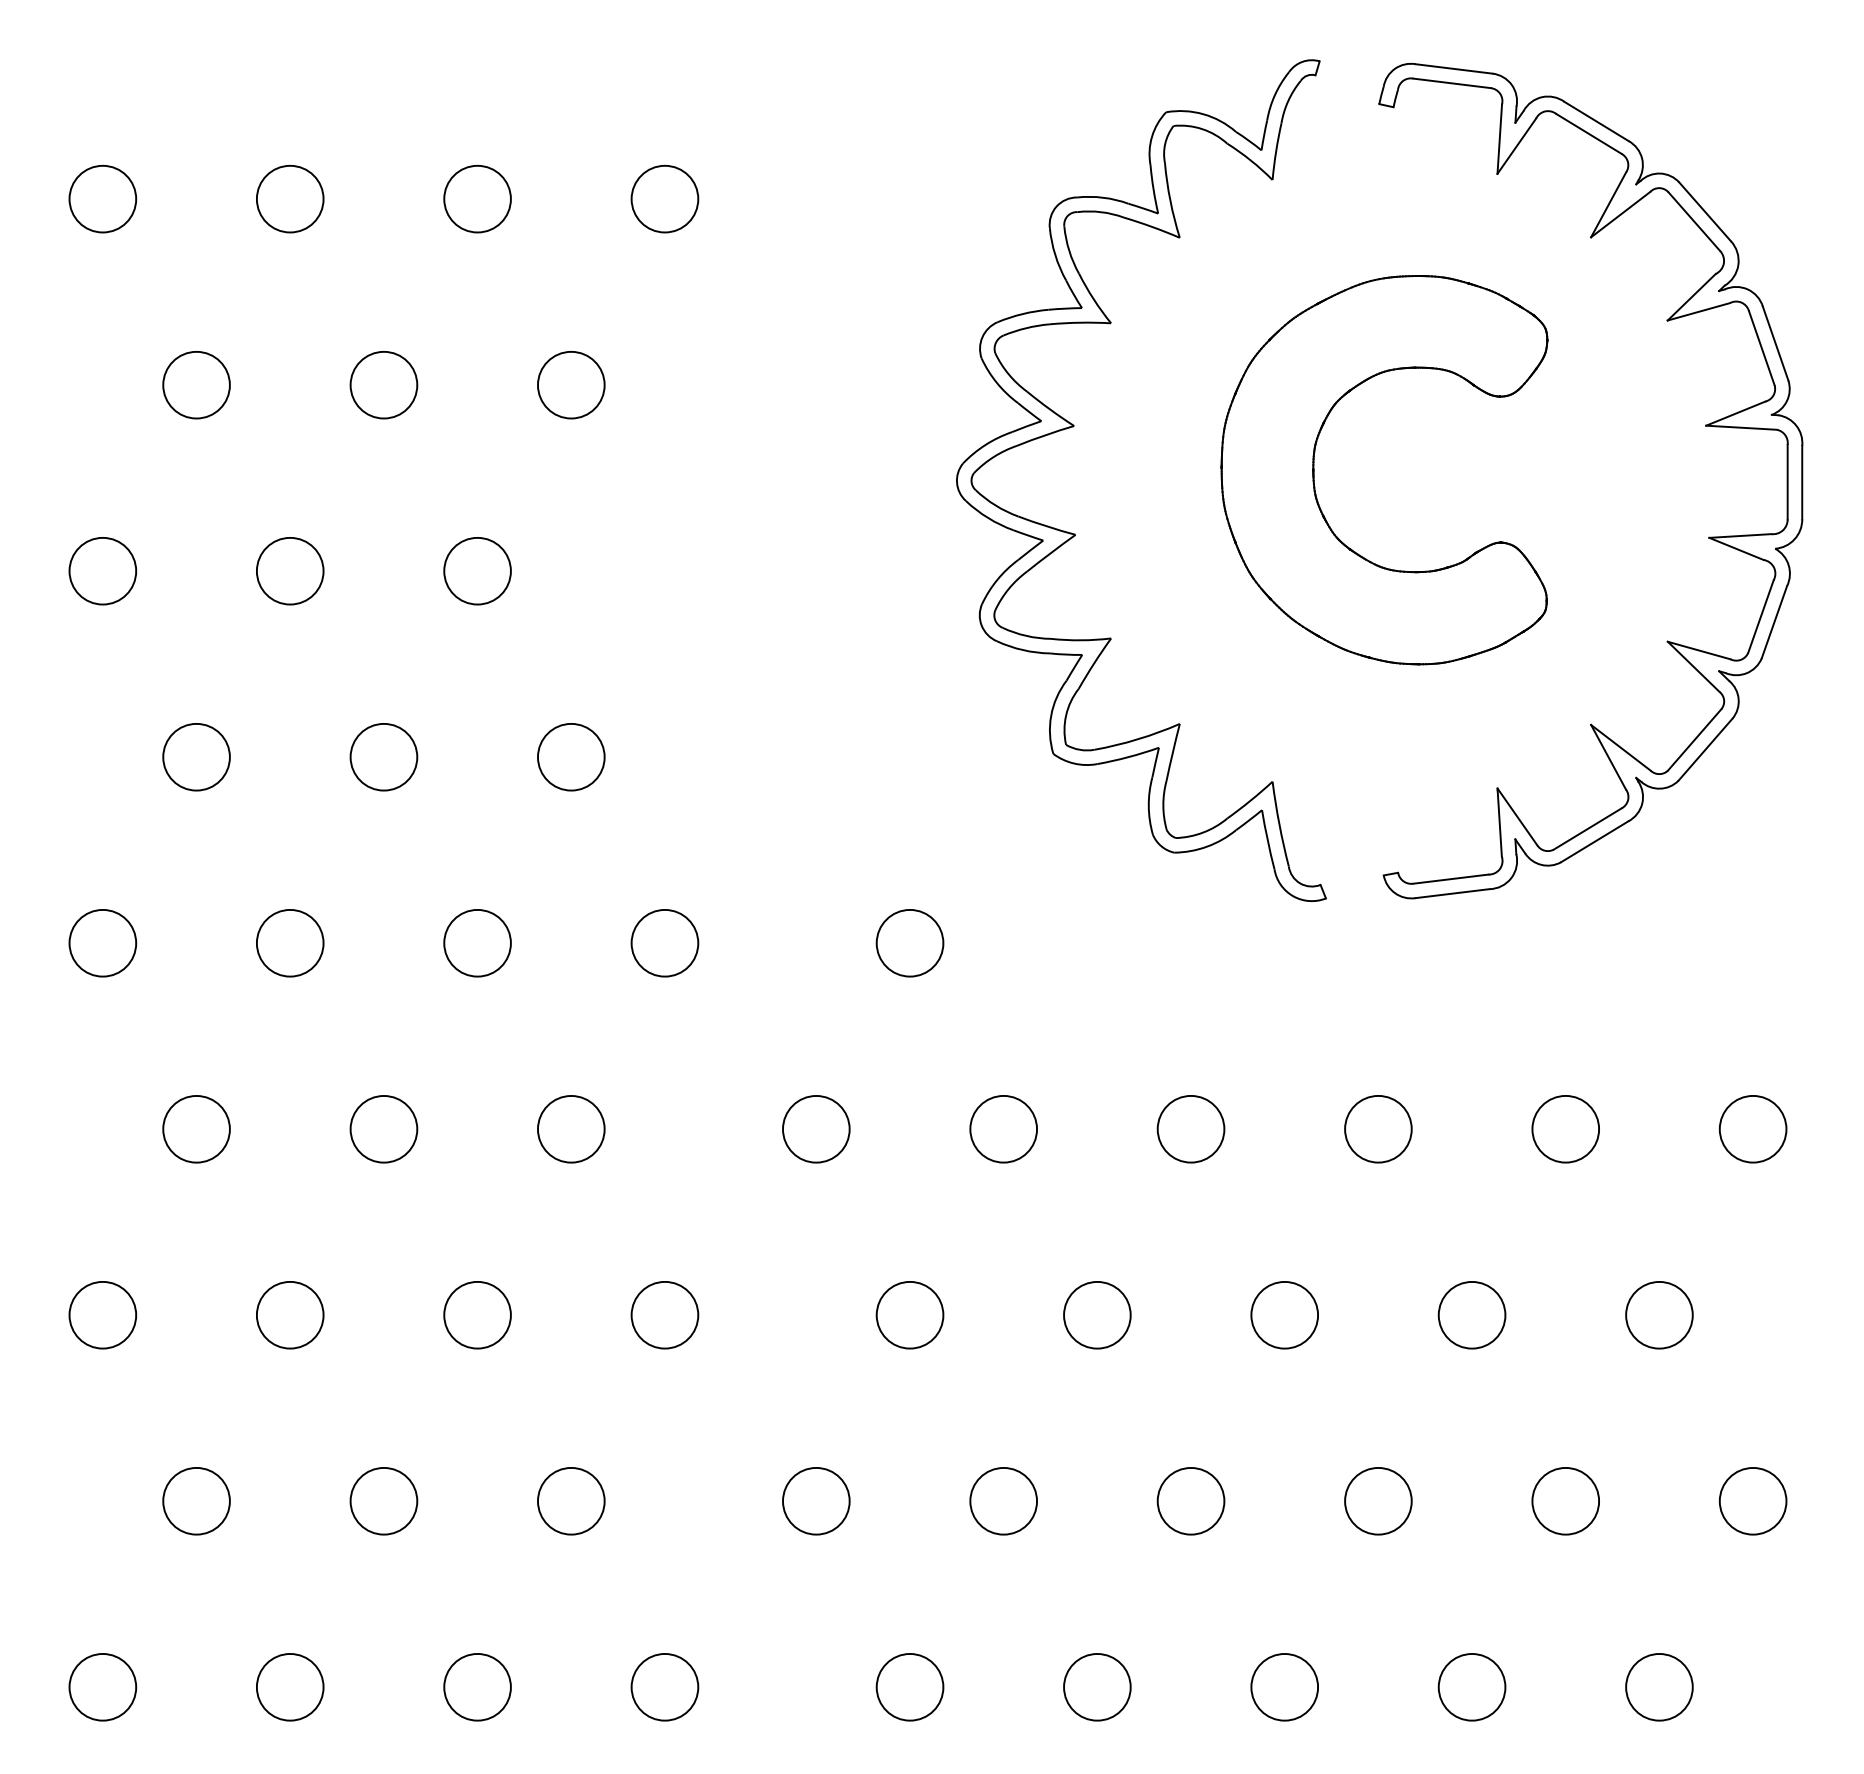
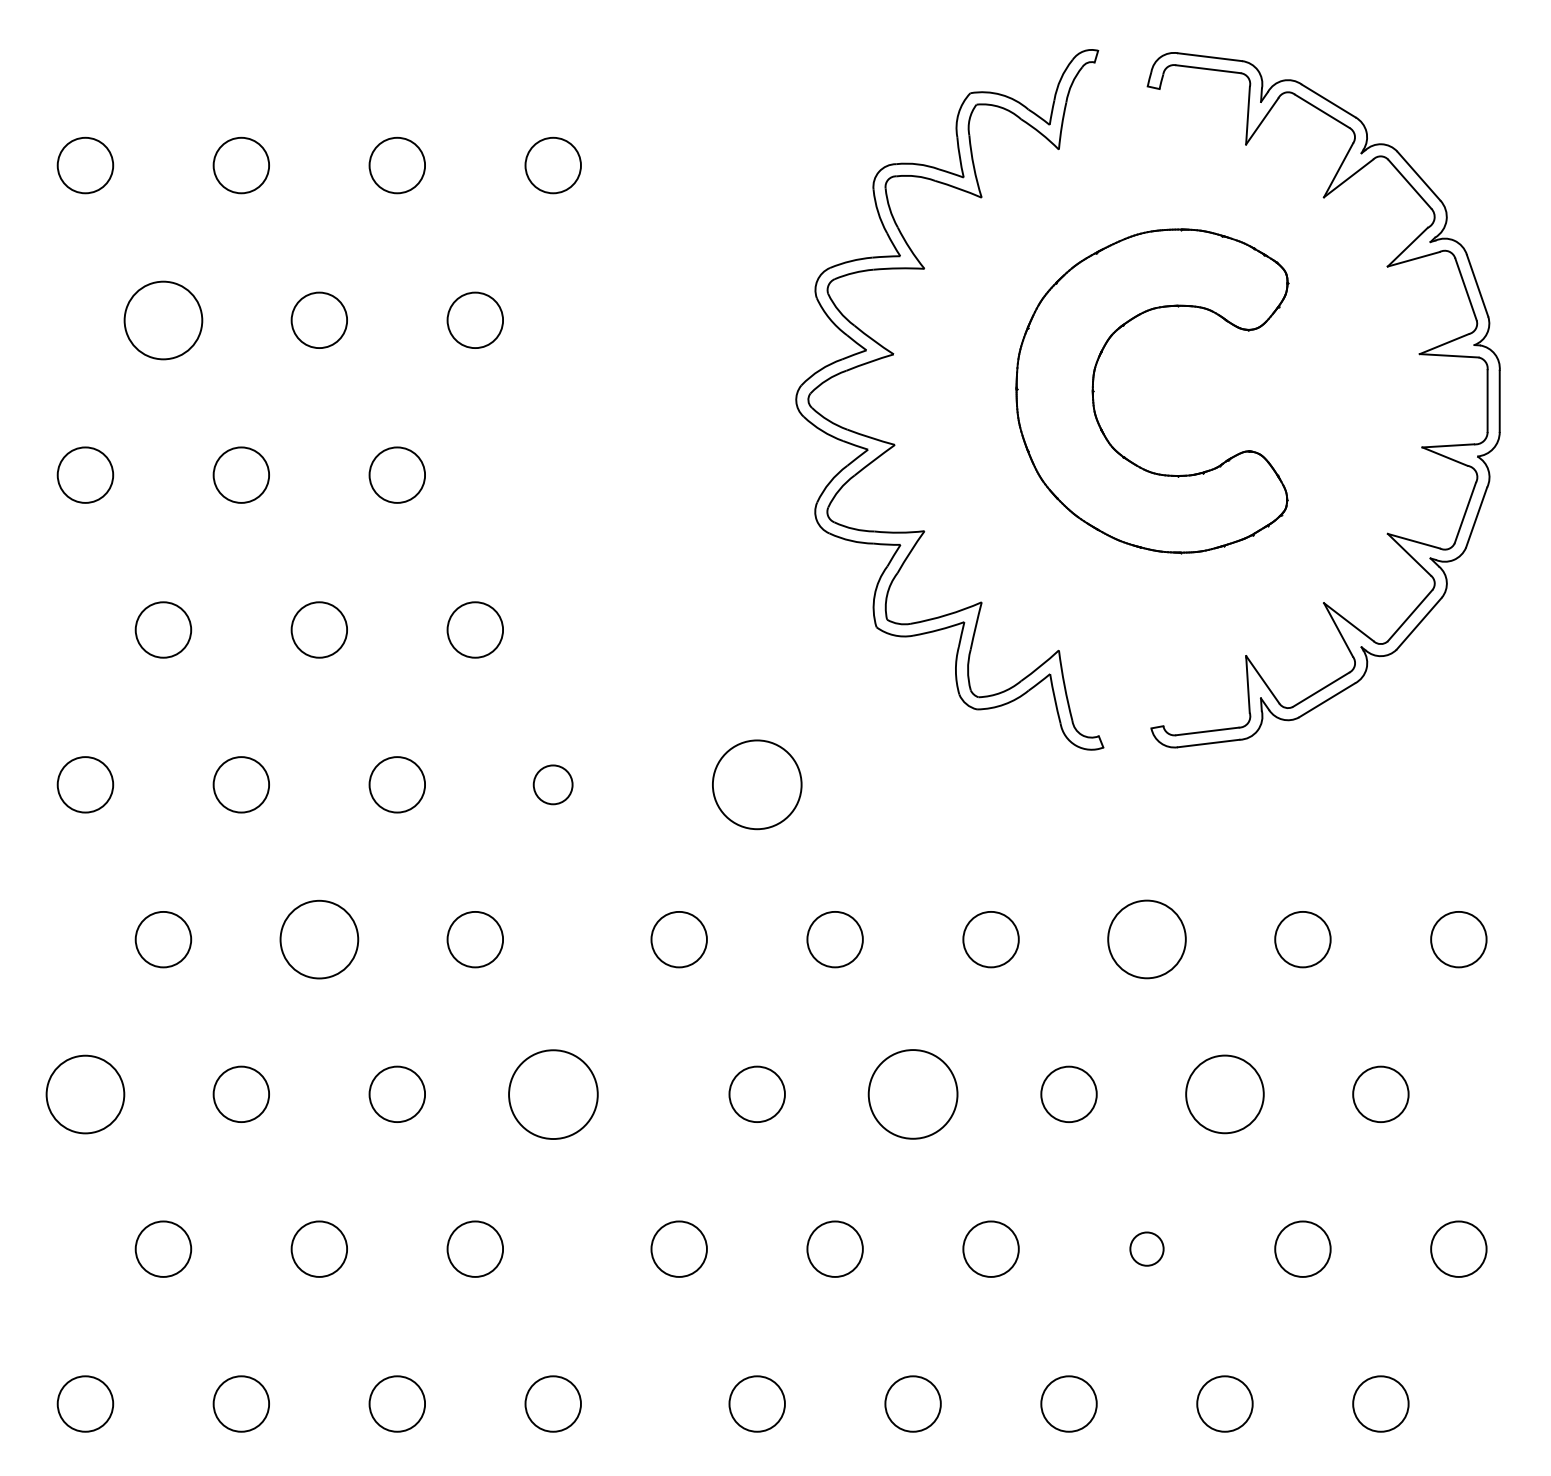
circle: (196, 384) -> (163, 319), size x1.4
circle: (664, 942) -> (552, 784), size x0.7
circle: (909, 942) -> (756, 784), size x1.6
circle: (384, 1129) -> (319, 939), size x1.4
circle: (1377, 1129) -> (1146, 939), size x1.4
circle: (102, 1314) -> (85, 1093), size x1.4
circle: (664, 1314) -> (552, 1093), size x1.6
circle: (1096, 1315) -> (912, 1094), size x1.6
circle: (1471, 1315) -> (1224, 1094), size x1.4
circle: (1377, 1500) -> (1146, 1248), size x0.6

